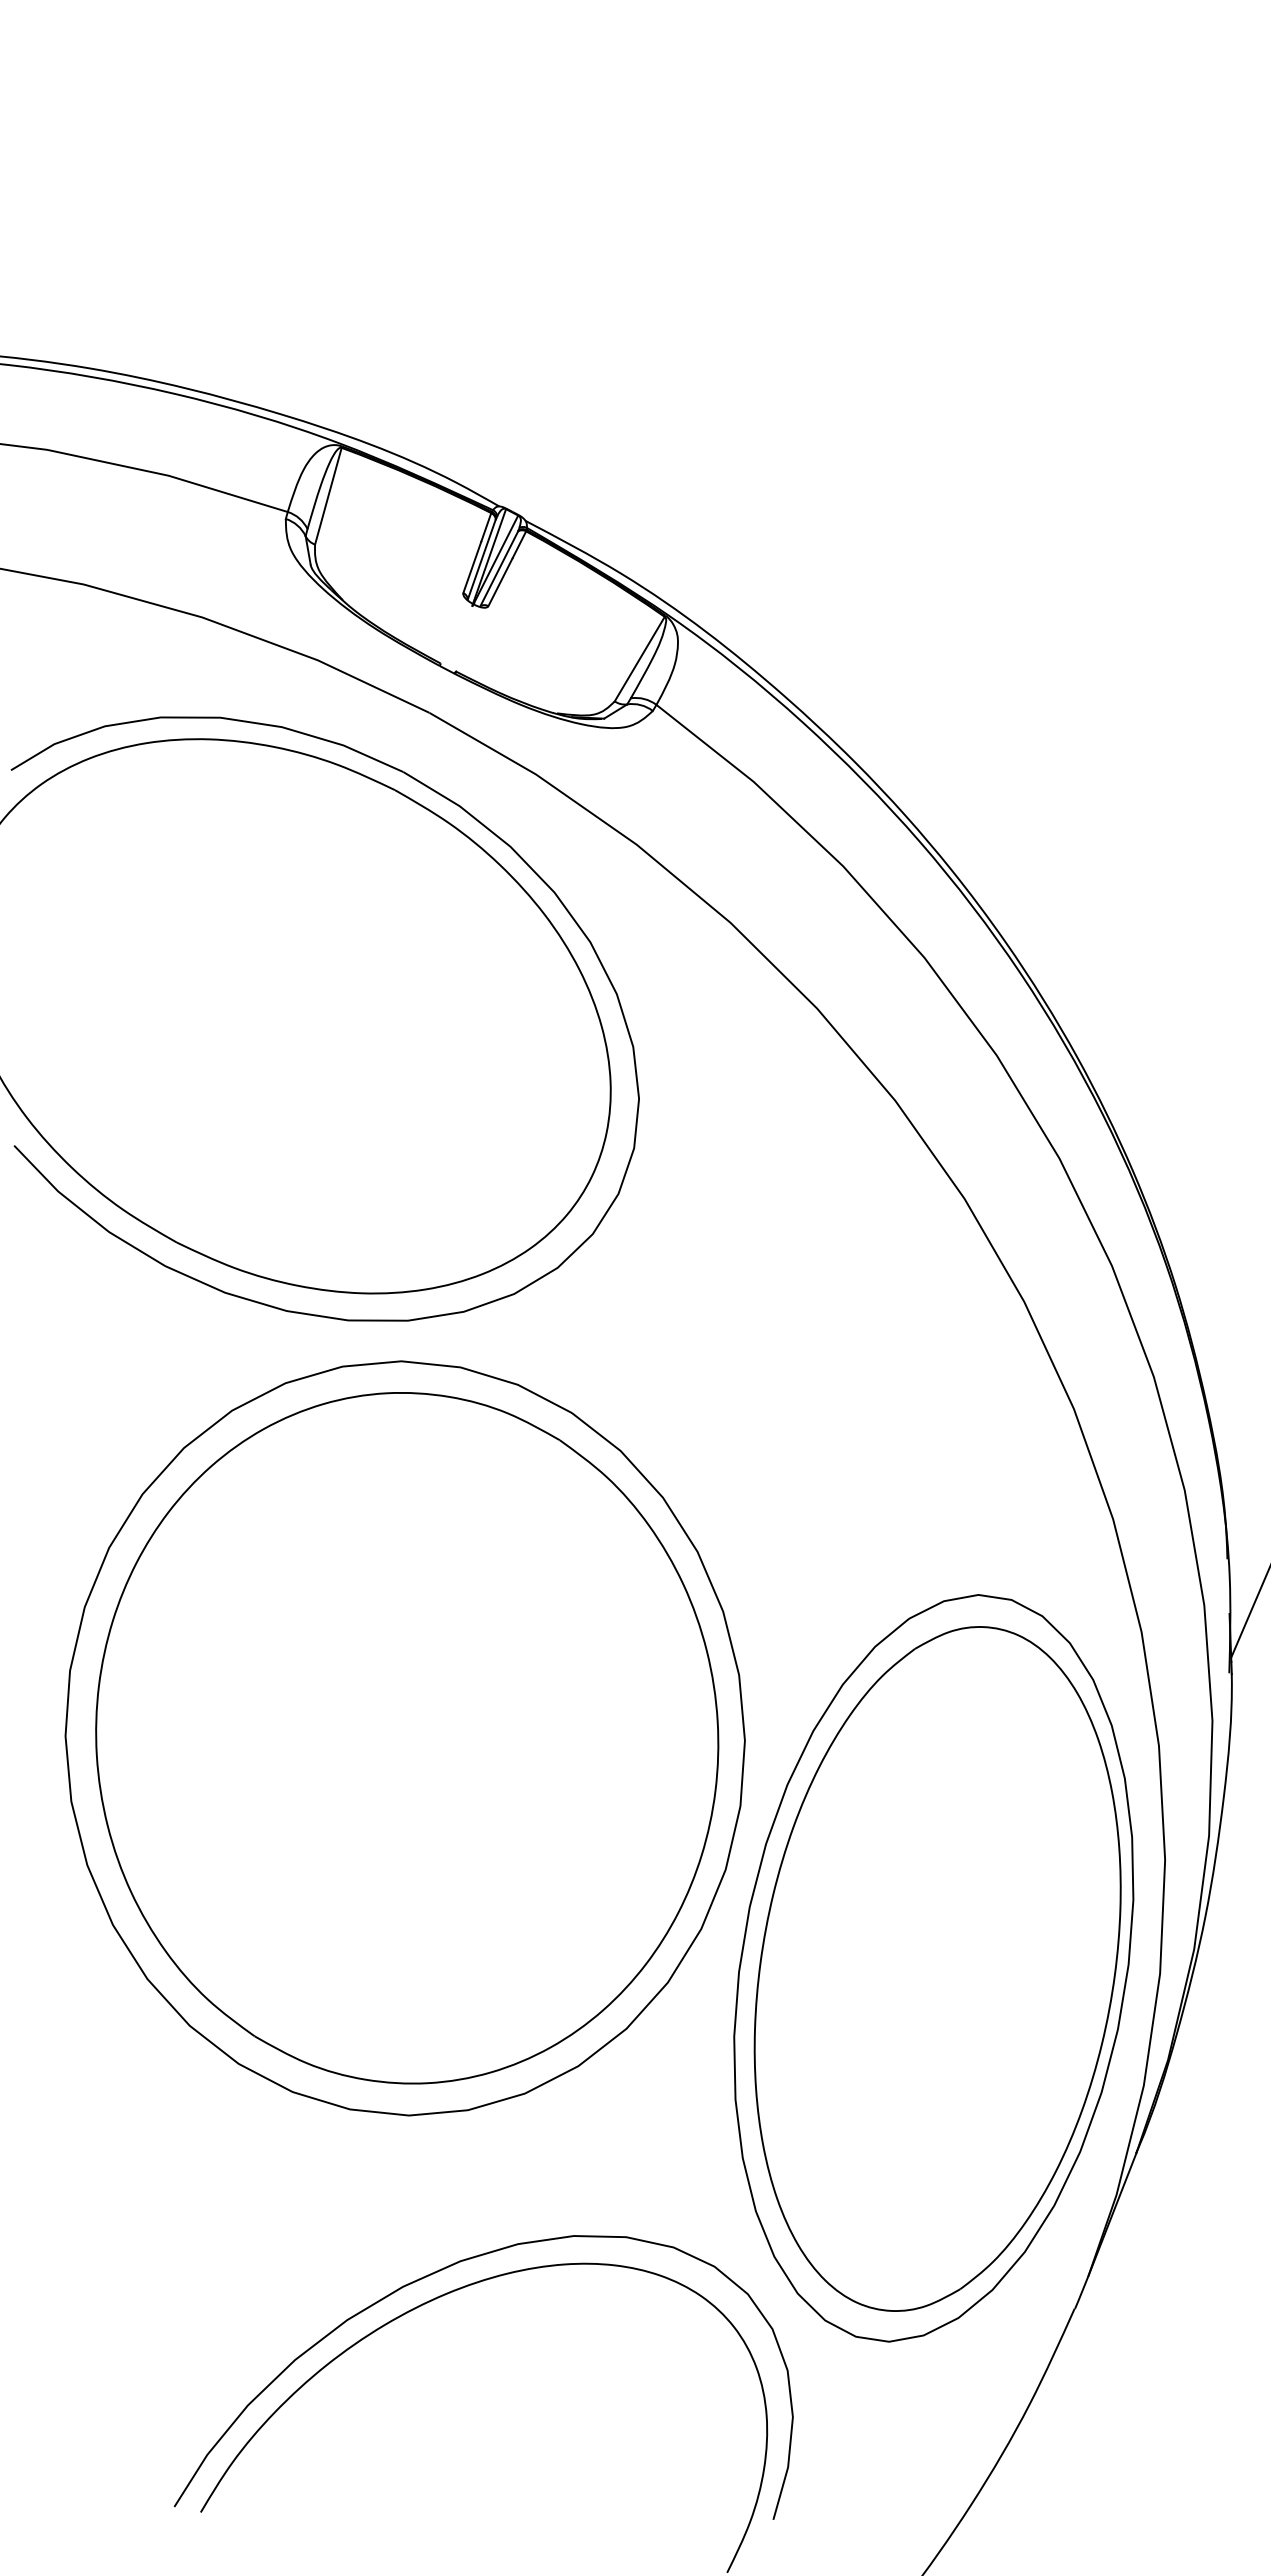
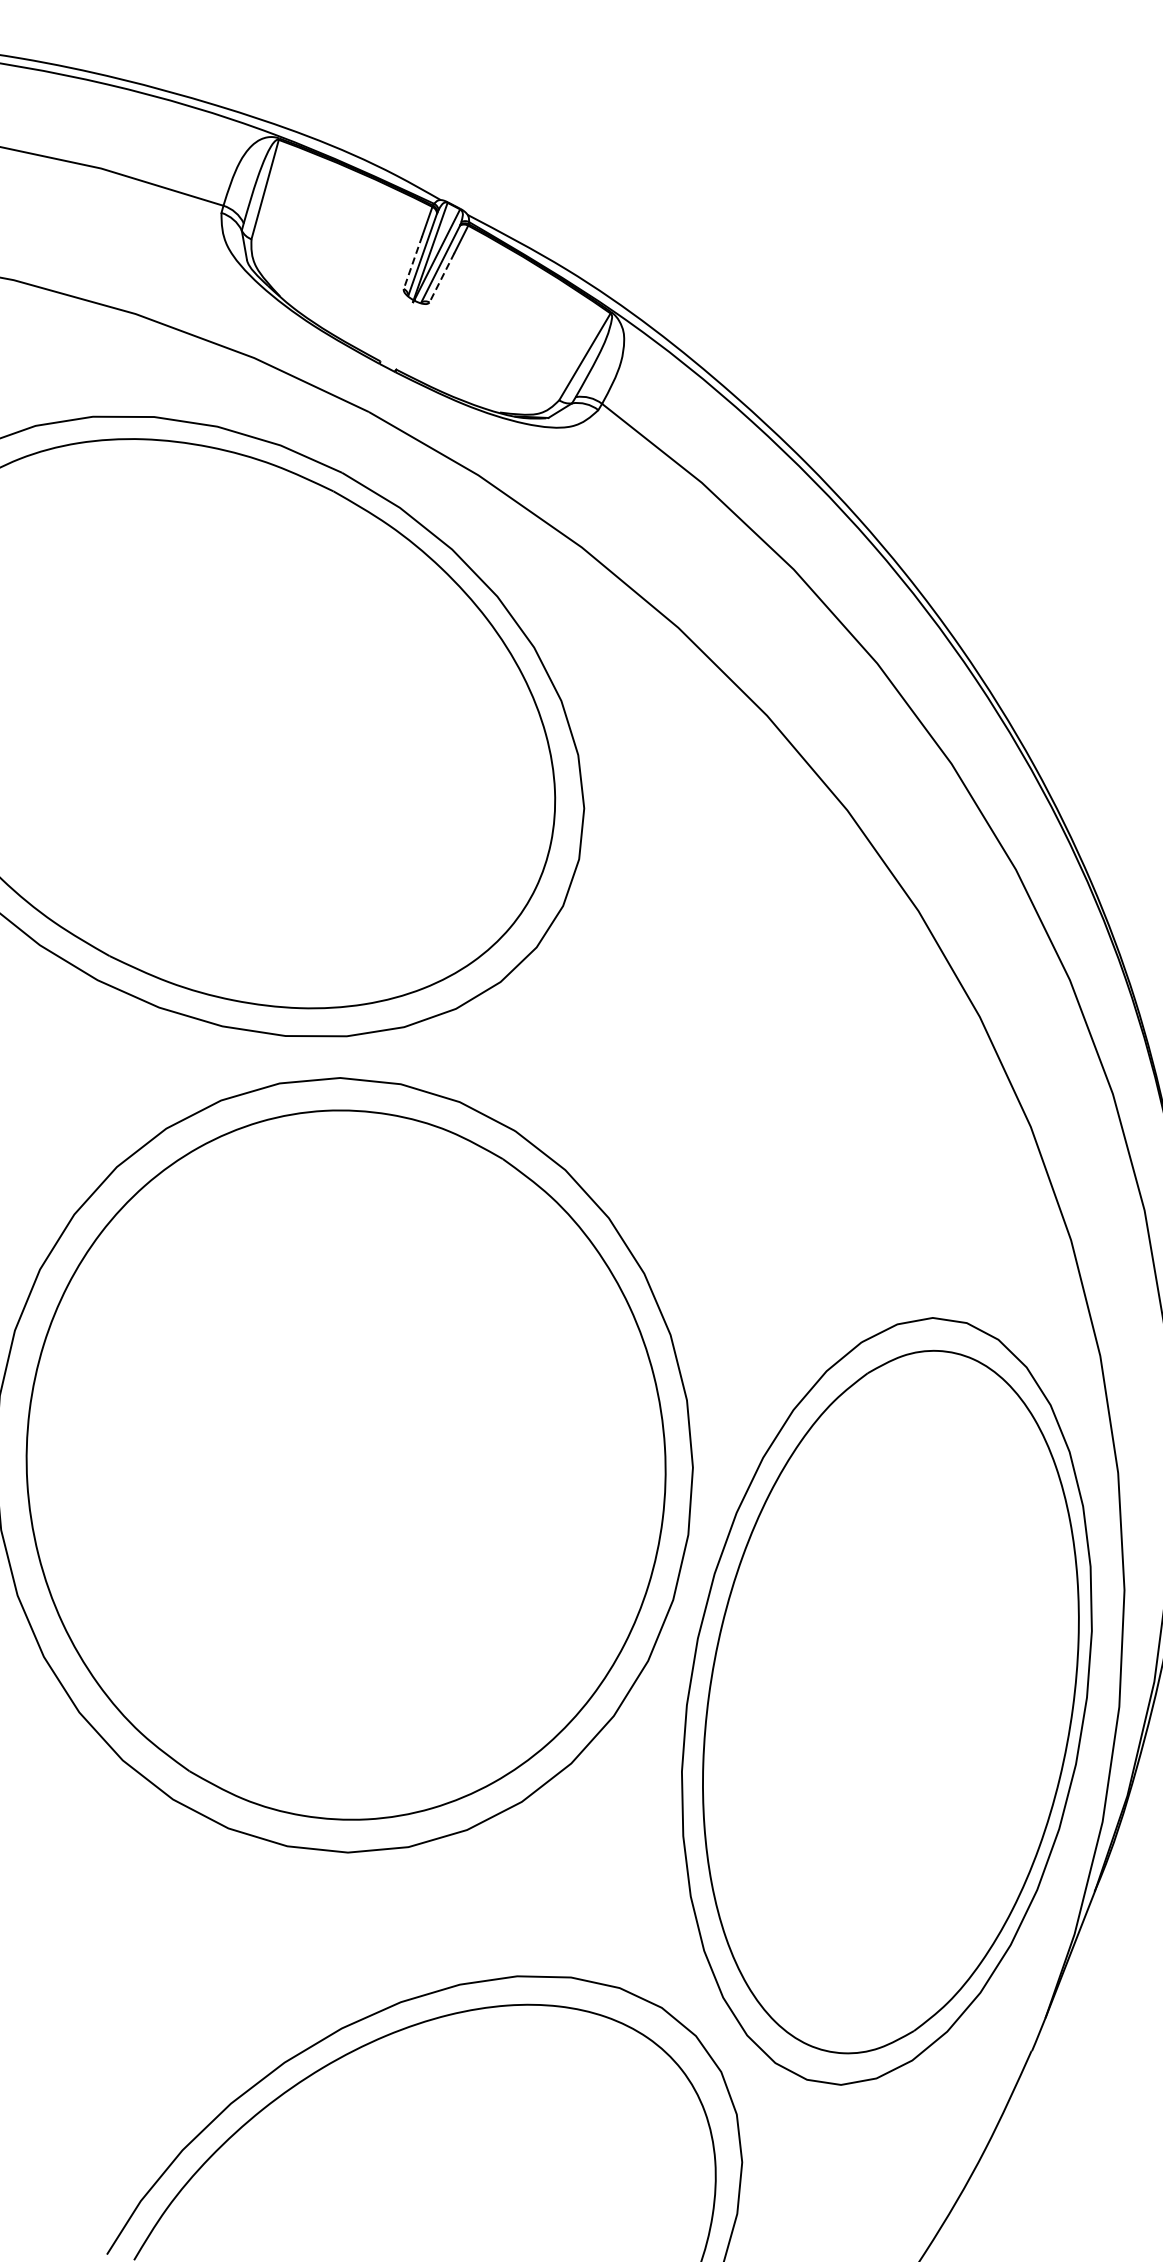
line: (472, 567) -> (413, 262), solid -> dashed
line: (500, 582) -> (441, 278), solid -> dashed

